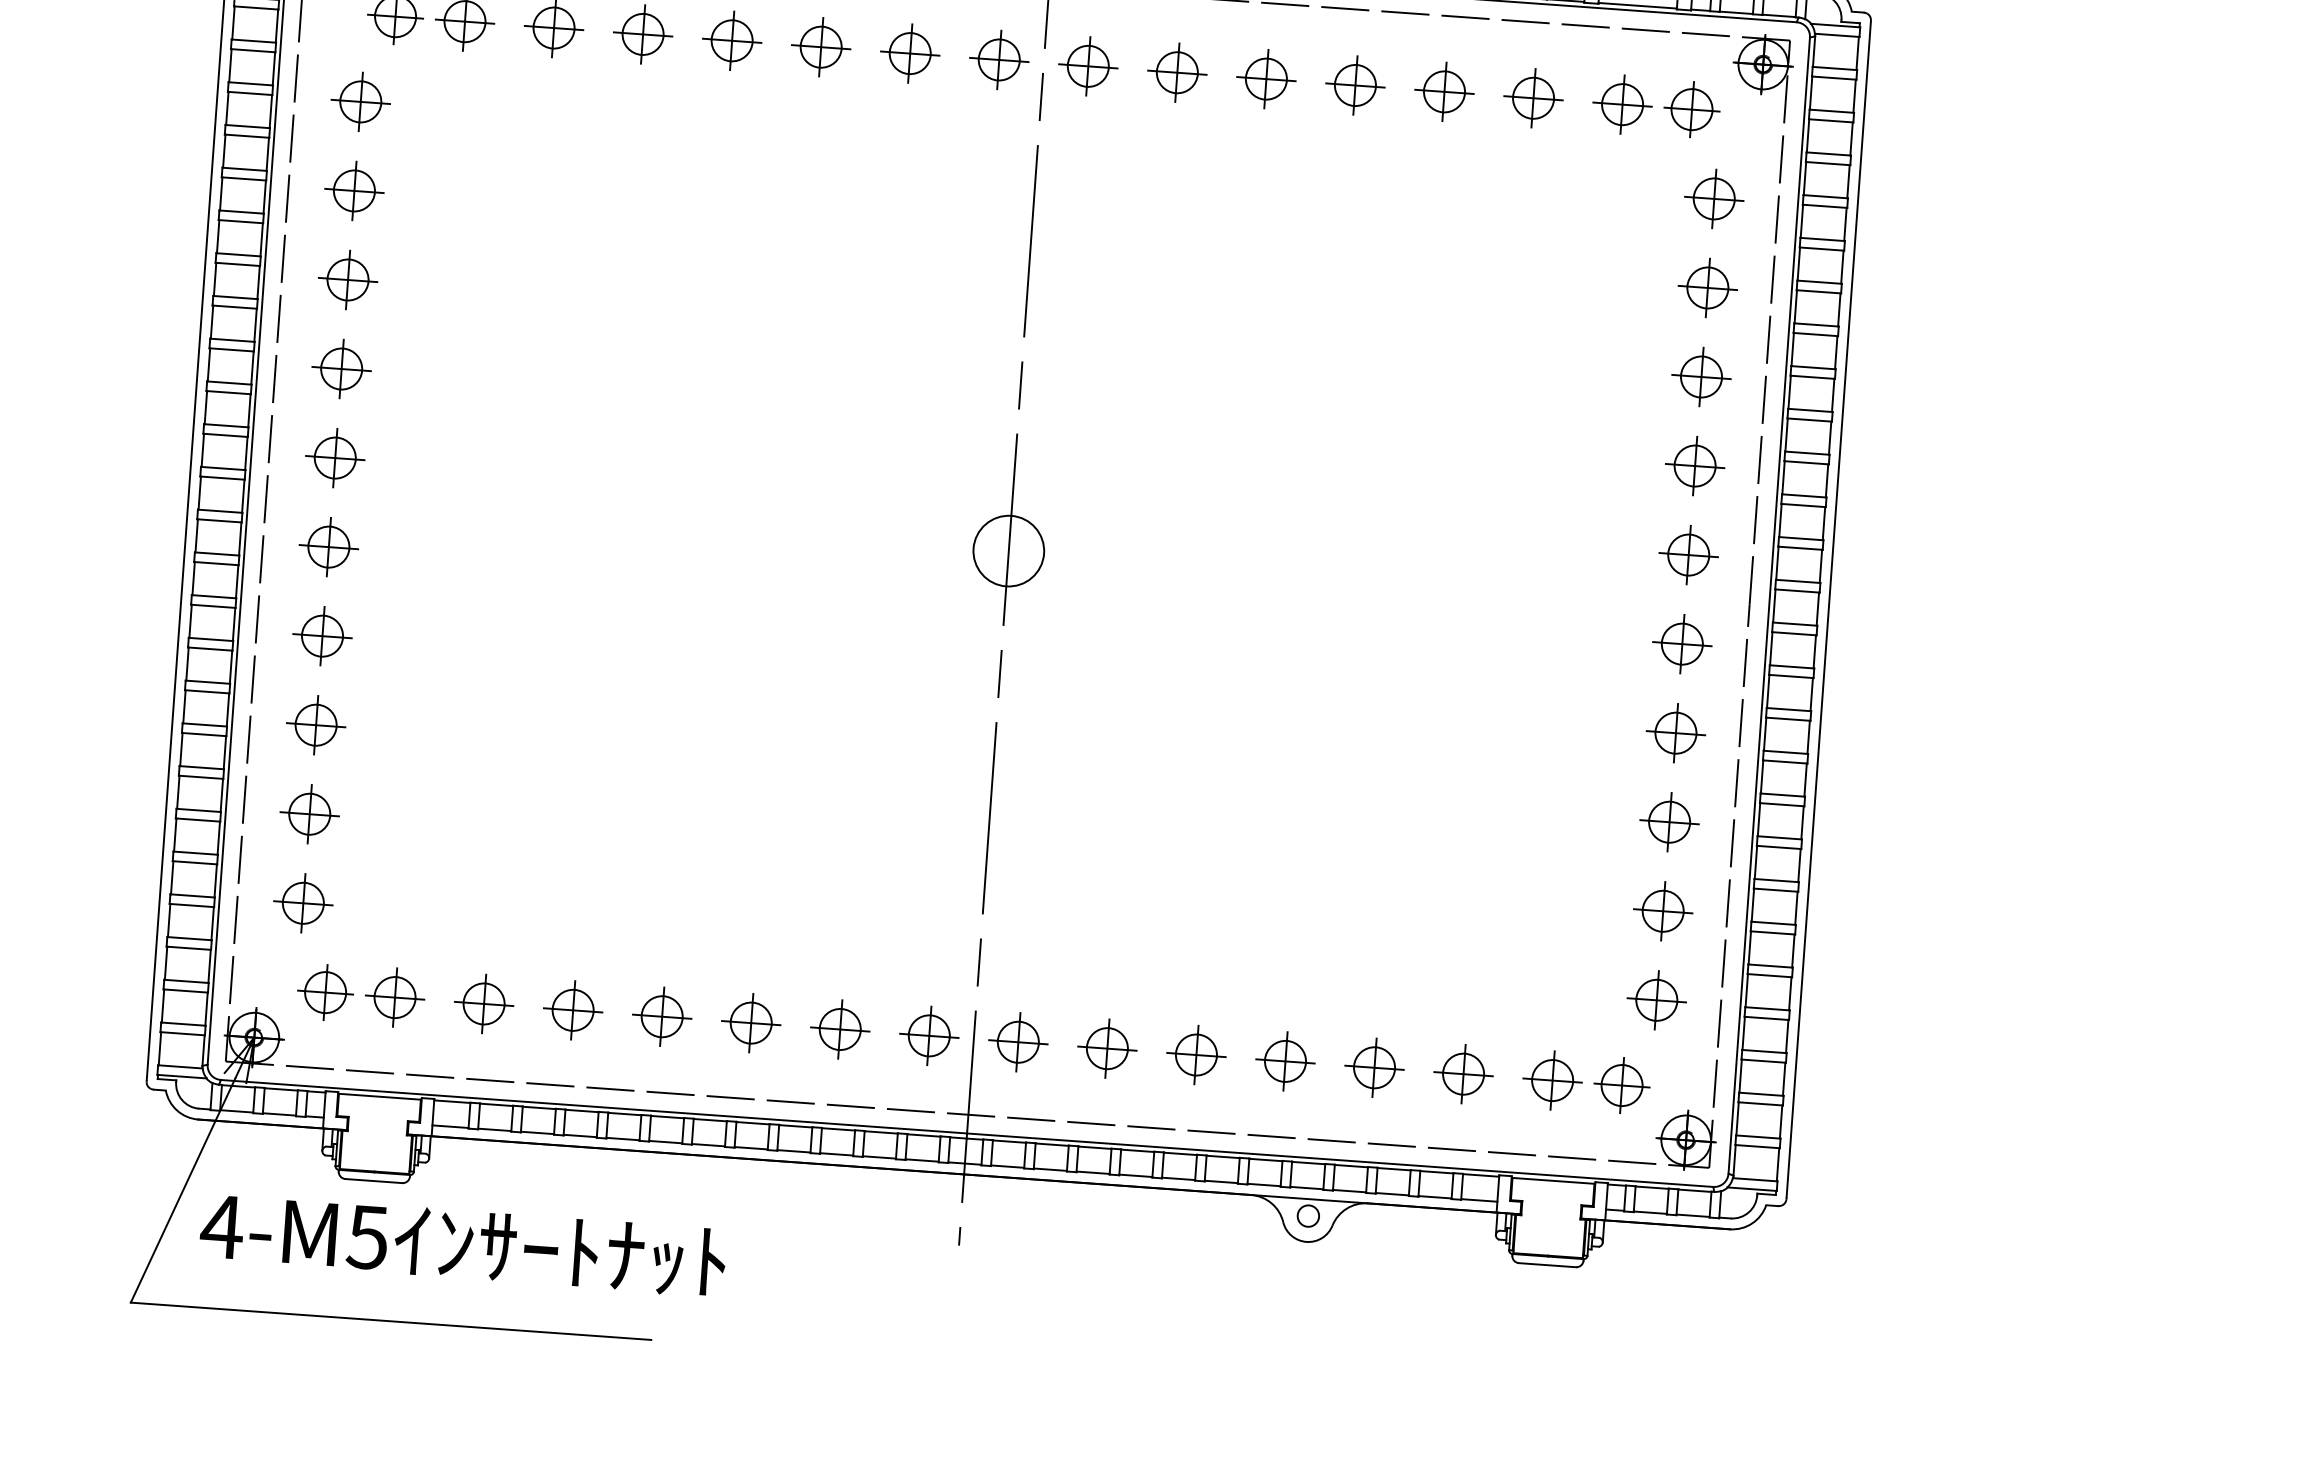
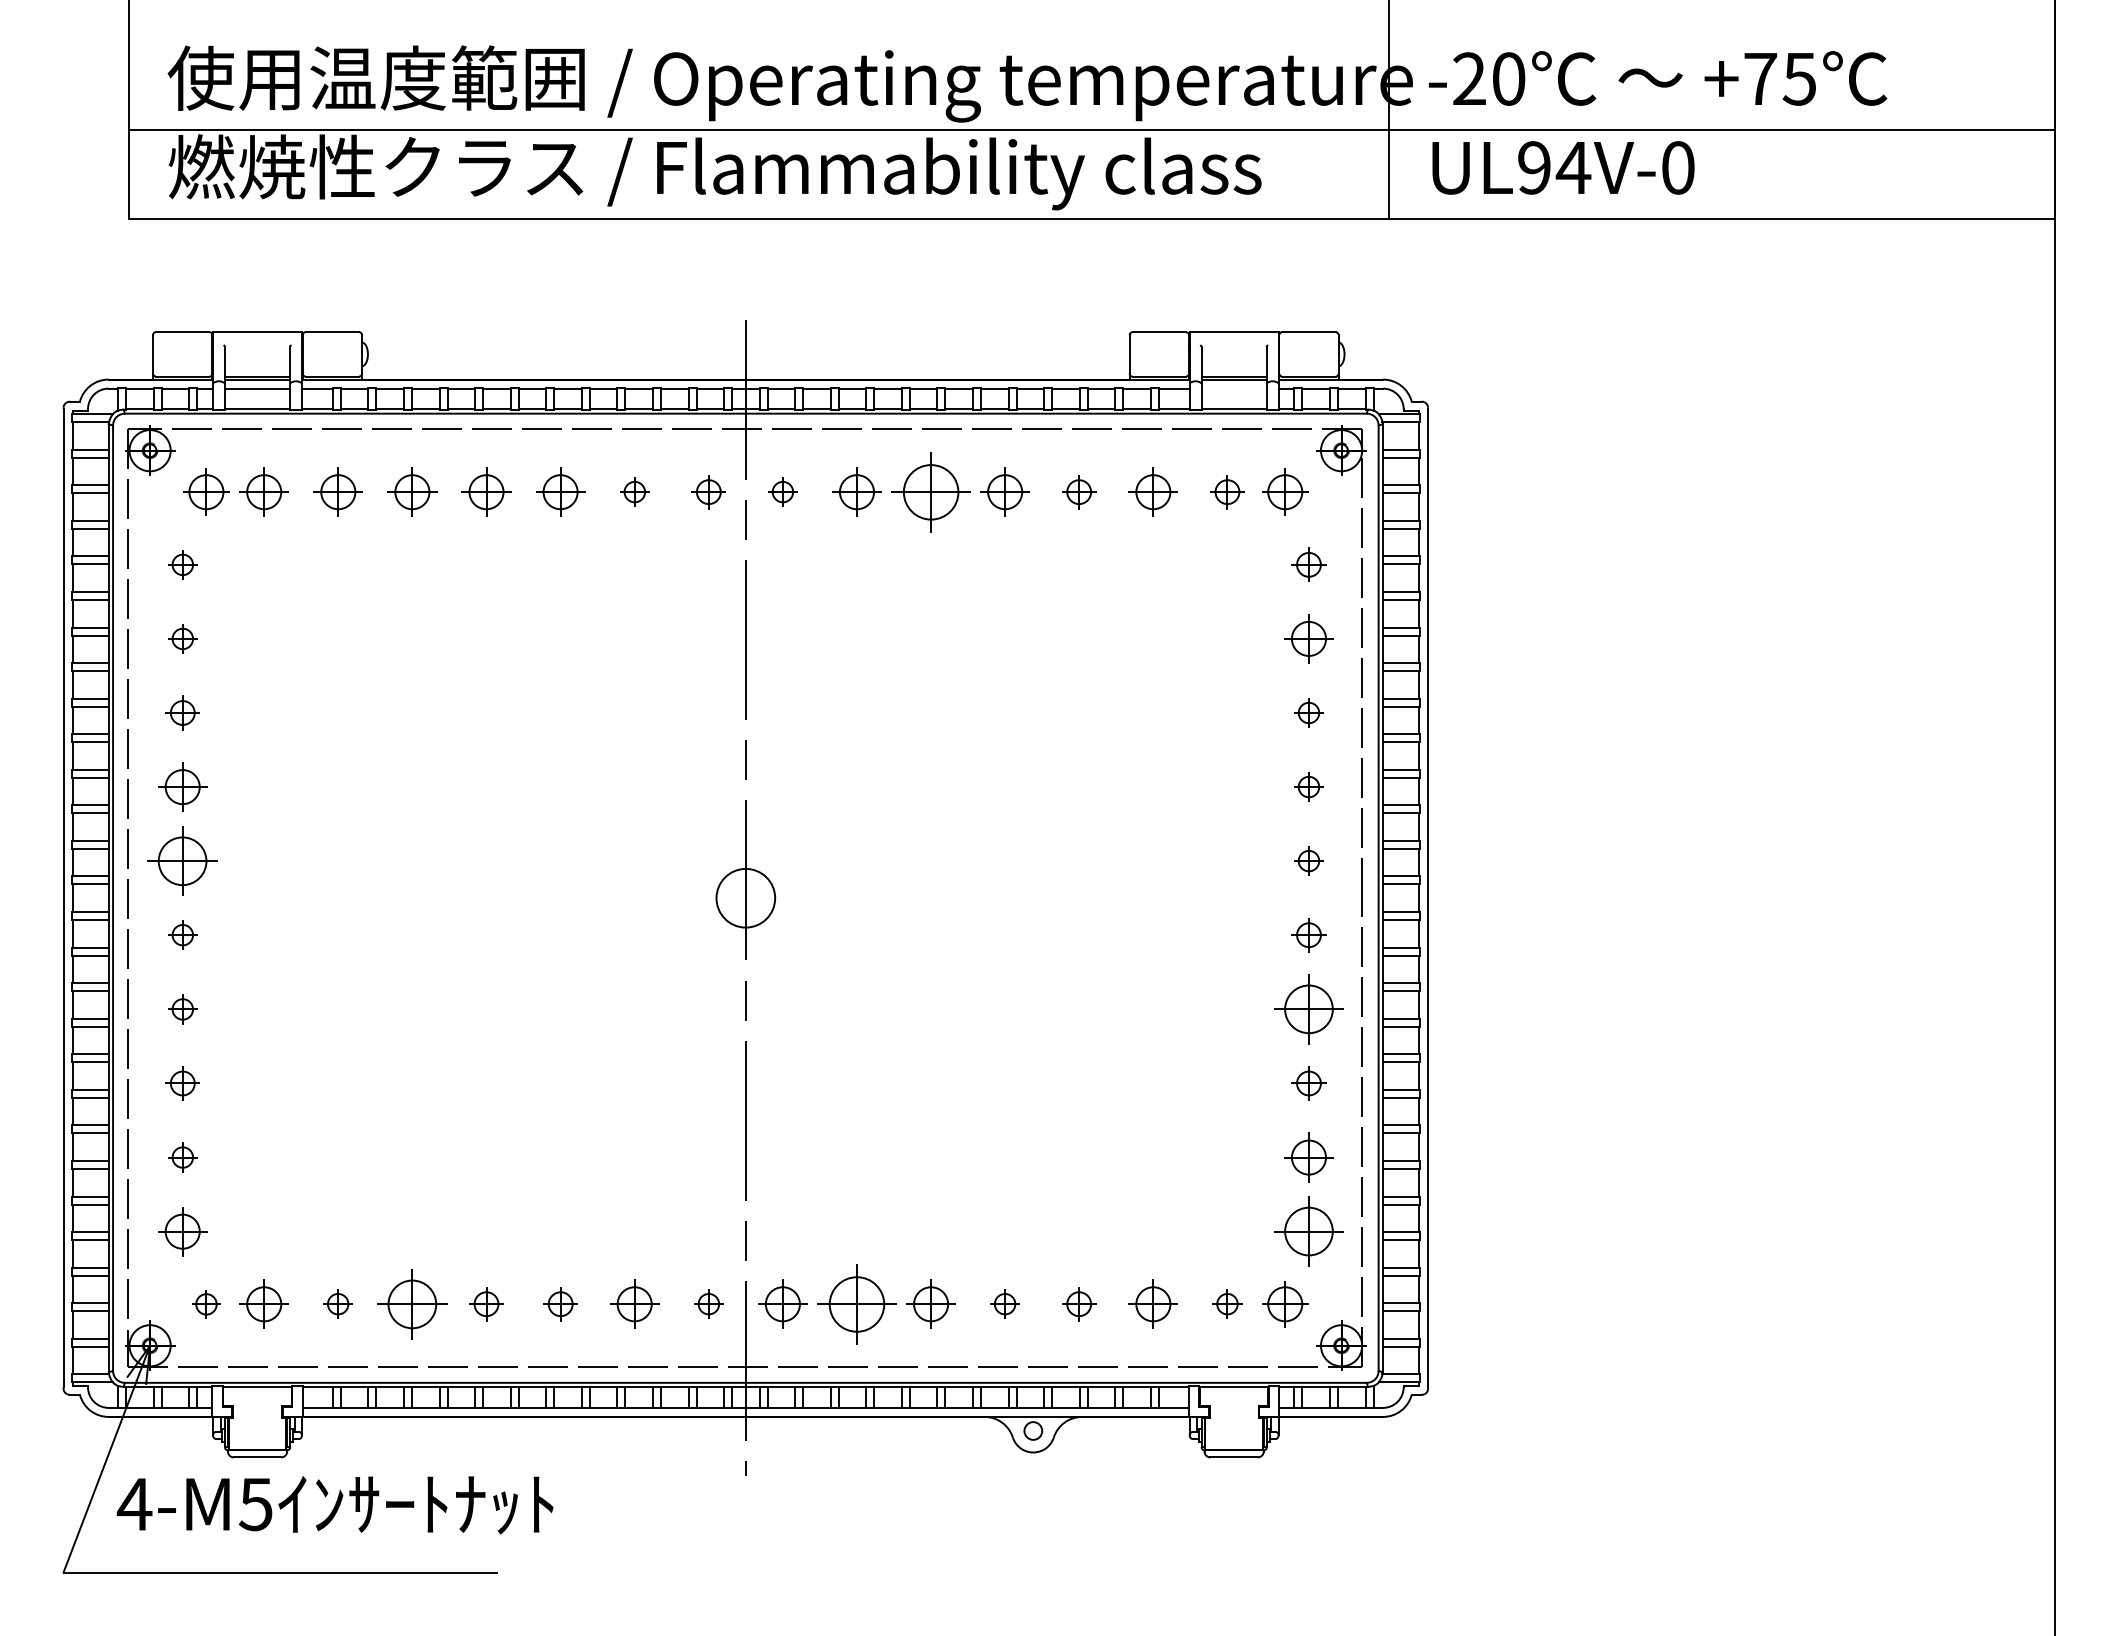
part: (910, 52) -> (634, 491), size x0.6
part: (998, 59) -> (708, 491), size x0.7
part: (1087, 65) -> (782, 491), size x0.6
part: (1265, 78) -> (930, 491), size x1.6
part: (1443, 90) -> (1078, 491), size x0.7
part: (360, 101) -> (182, 564), size x0.6
part: (1622, 103) -> (1227, 491), size x0.7
part: (354, 190) -> (182, 638), size x0.6
part: (1713, 198) -> (1308, 564), size x0.7
part: (347, 279) -> (182, 712), size x0.7
part: (1700, 376) -> (1308, 712), size x0.6
part: (335, 457) -> (182, 860), size x1.4
part: (1694, 465) -> (1308, 786), size x0.6
part: (328, 546) -> (182, 934), size x0.6
part: (1688, 554) -> (1308, 860), size x0.6
part: (322, 636) -> (182, 1009), size x0.6
part: (1681, 643) -> (1308, 934), size x0.7
part: (315, 725) -> (182, 1083), size x0.7
part: (1675, 733) -> (1308, 1009), size x1.4
part: (309, 814) -> (182, 1157), size x0.6
part: (1669, 822) -> (1308, 1083), size x0.7
part: (325, 992) -> (206, 1304), size x0.6
part: (1656, 1000) -> (1308, 1231), size x1.4
part: (483, 1002) -> (337, 1303), size x0.6
part: (573, 1009) -> (412, 1303), size x1.4
part: (662, 1015) -> (486, 1303), size x0.7
part: (751, 1022) -> (560, 1303), size x0.7
part: (929, 1034) -> (708, 1303), size x0.6
part: (1106, 1047) -> (856, 1303), size x1.6
part: (1284, 1060) -> (1004, 1303), size x0.6
part: (1373, 1066) -> (1078, 1303), size x0.7
part: (1552, 1079) -> (1227, 1303), size x0.6

